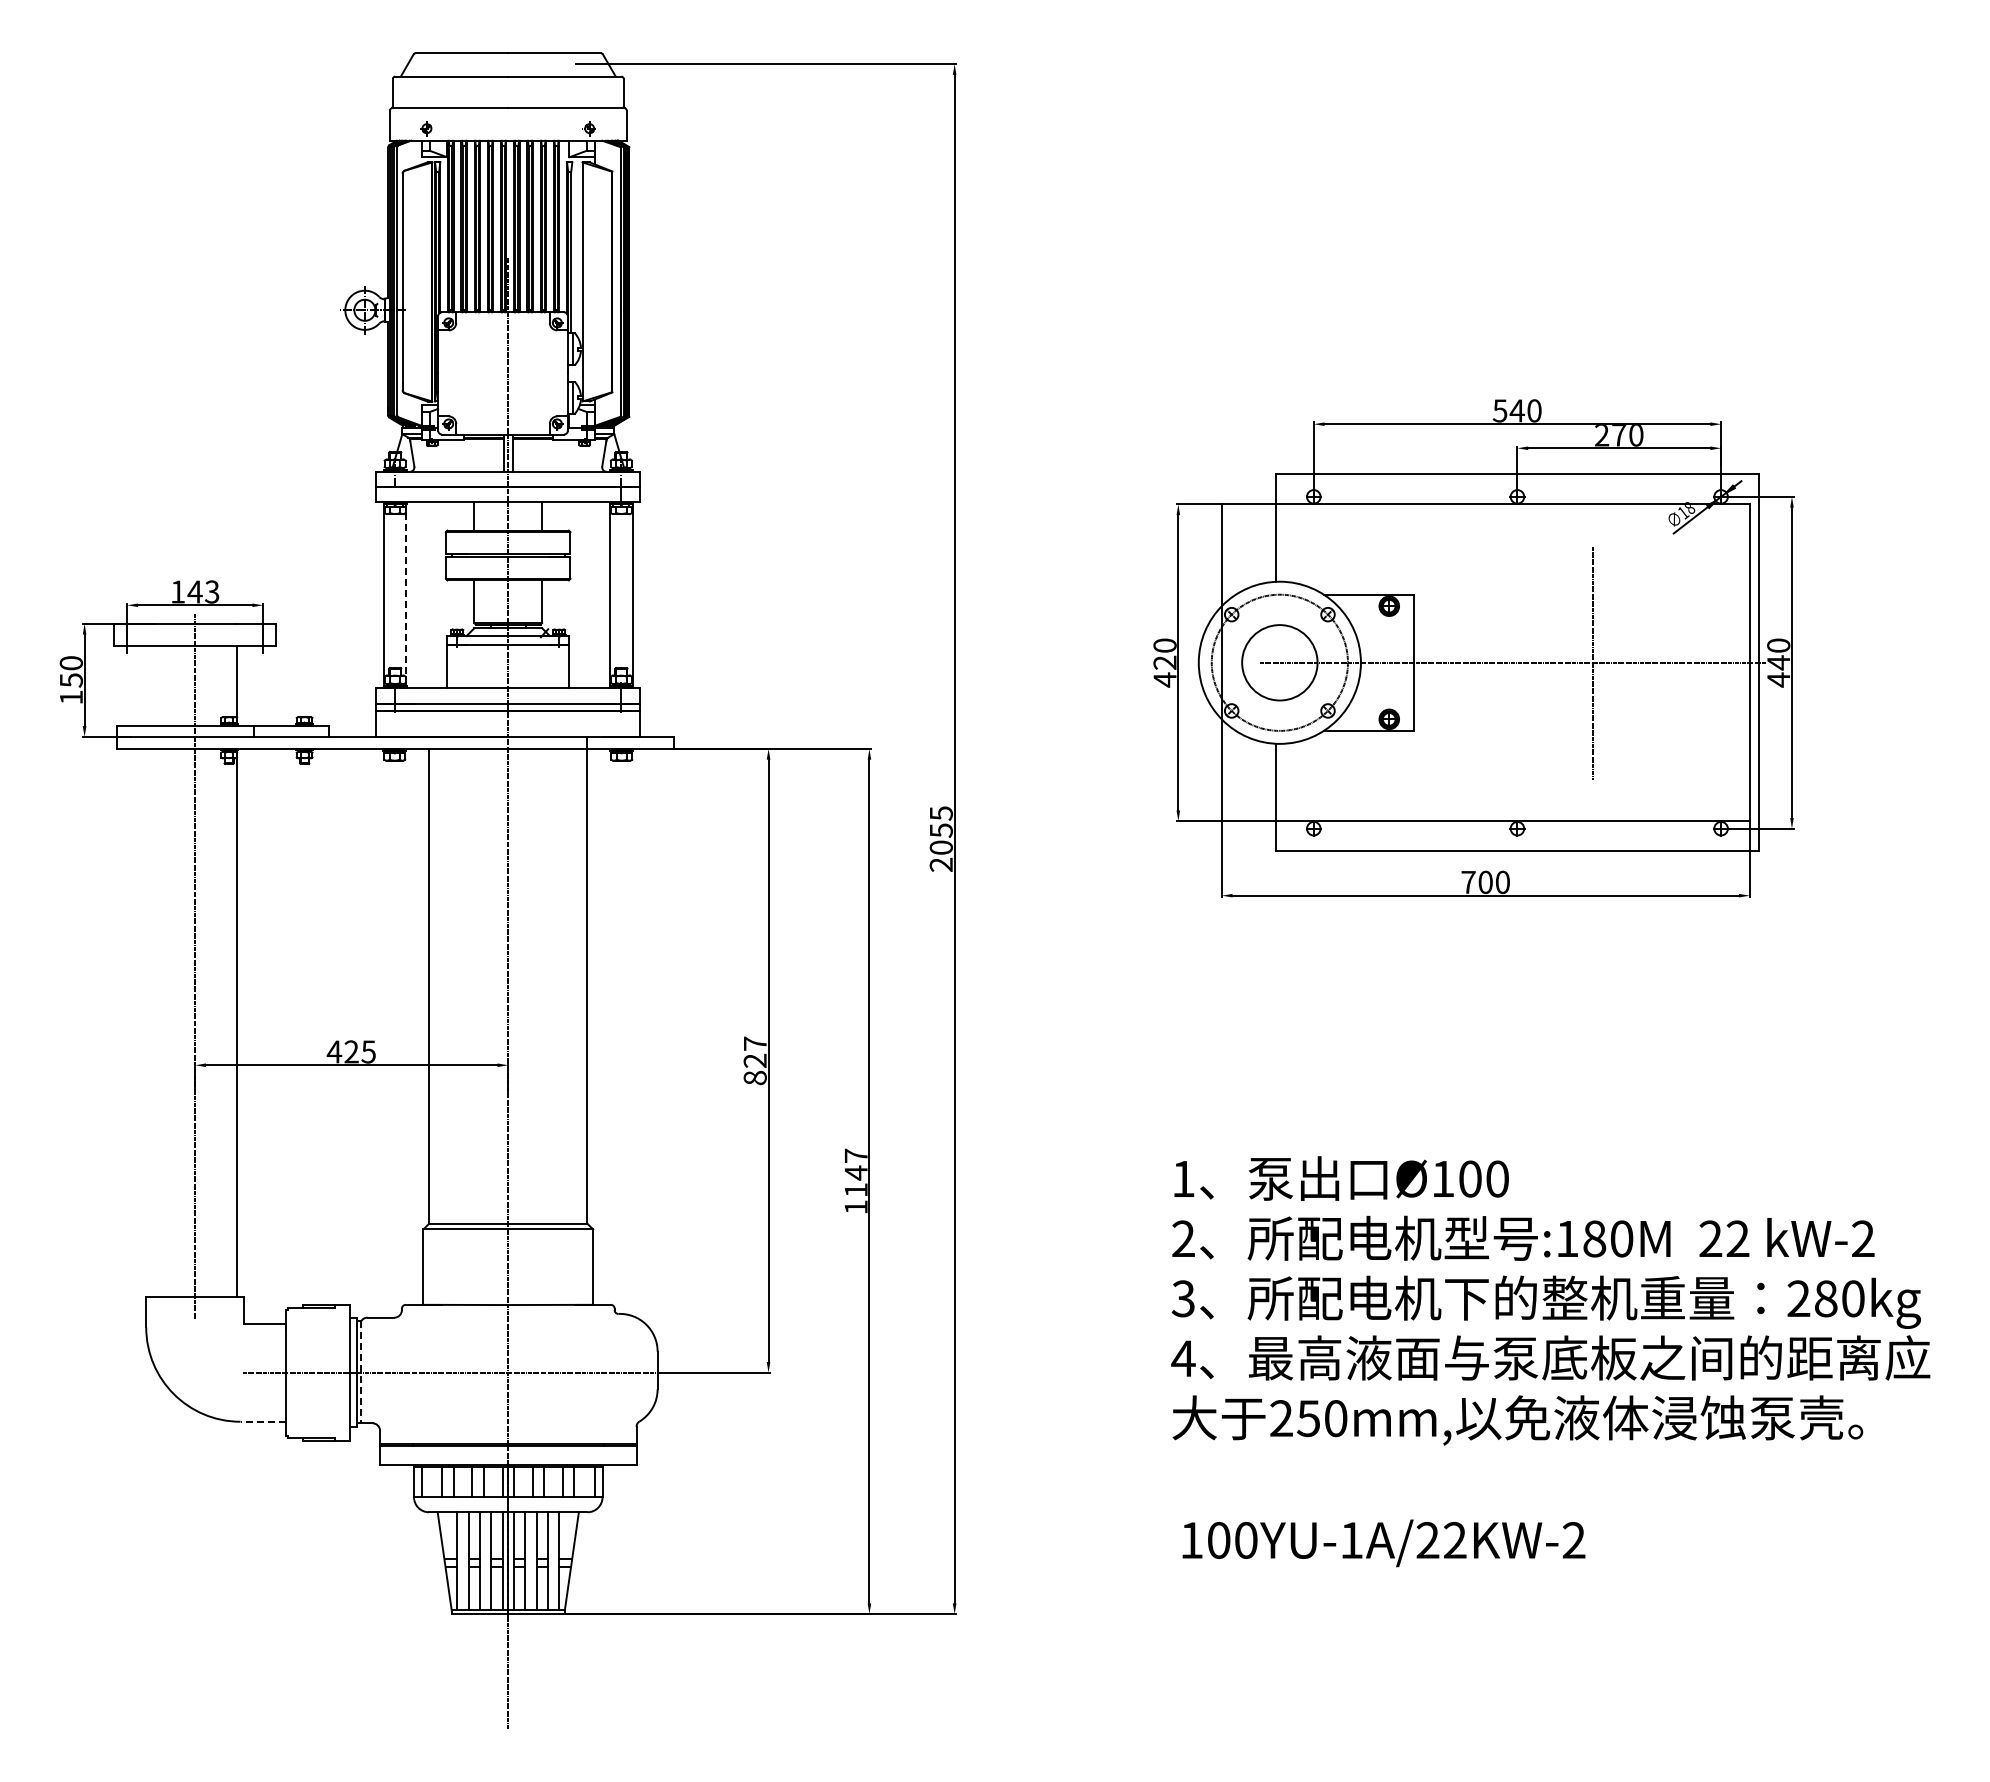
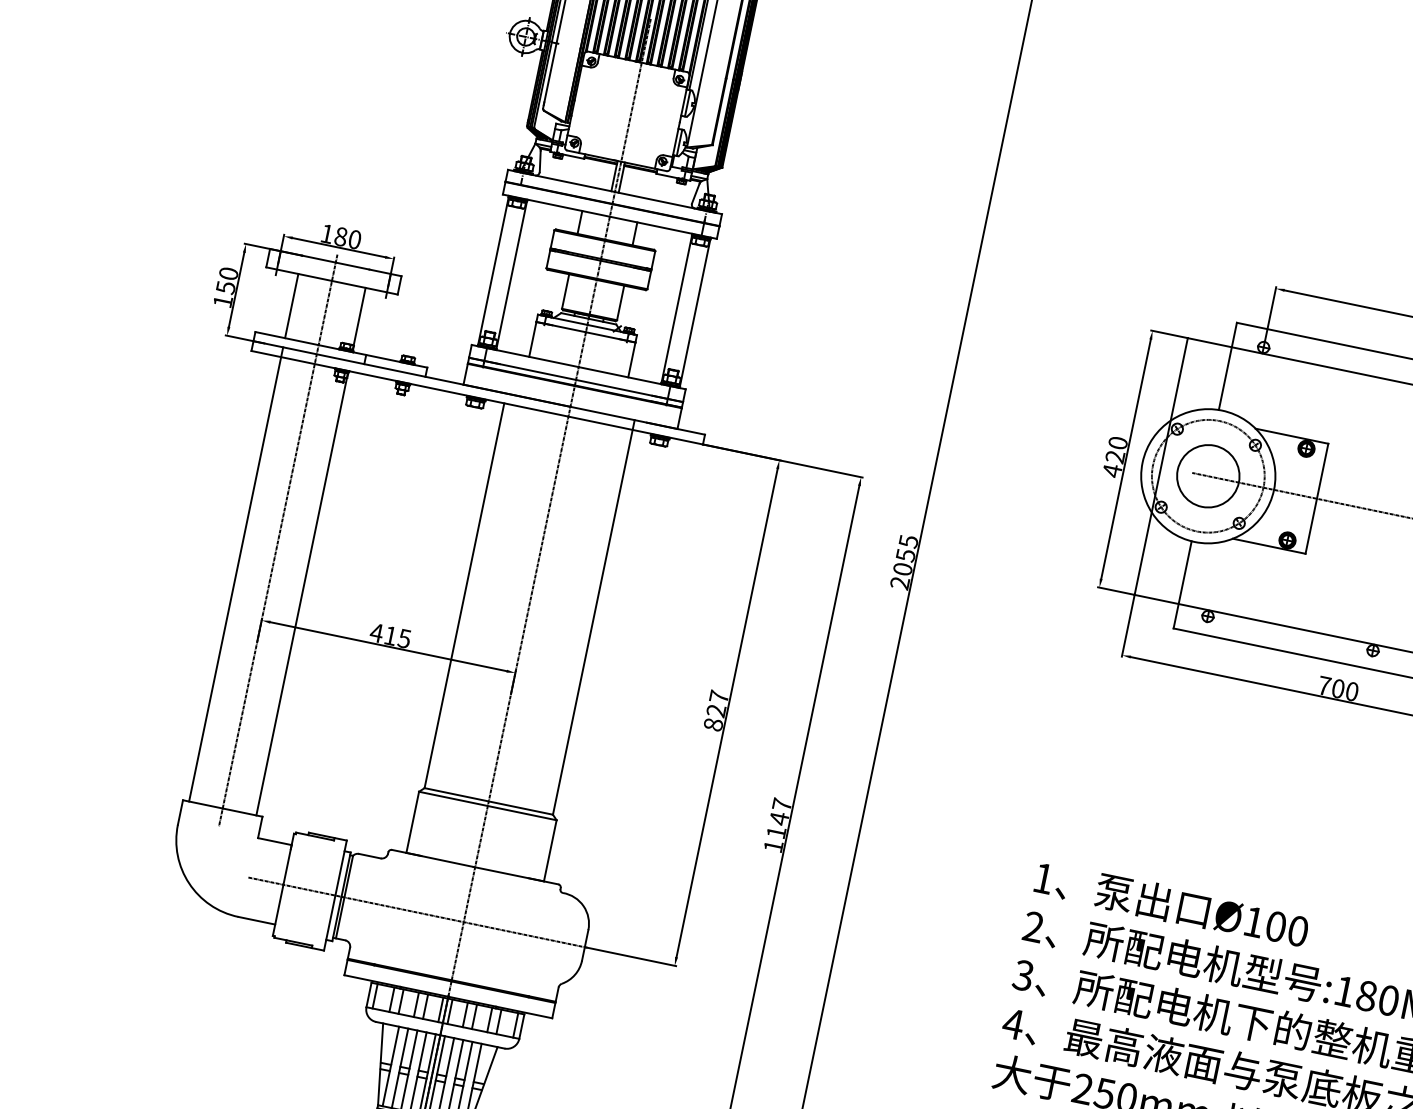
text: (203, 591) -> (347, 237), 143 -> 180
line: (406, 595) -> (511, 275), dashed -> solid
line: (153, 685) -> (291, 305), added
line: (153, 1016) -> (236, 573), added
text: (351, 1051) -> (390, 635), 425 -> 415
line: (361, 1372) -> (344, 897), dashed -> solid
line: (263, 1421) -> (257, 920), dashed -> solid

